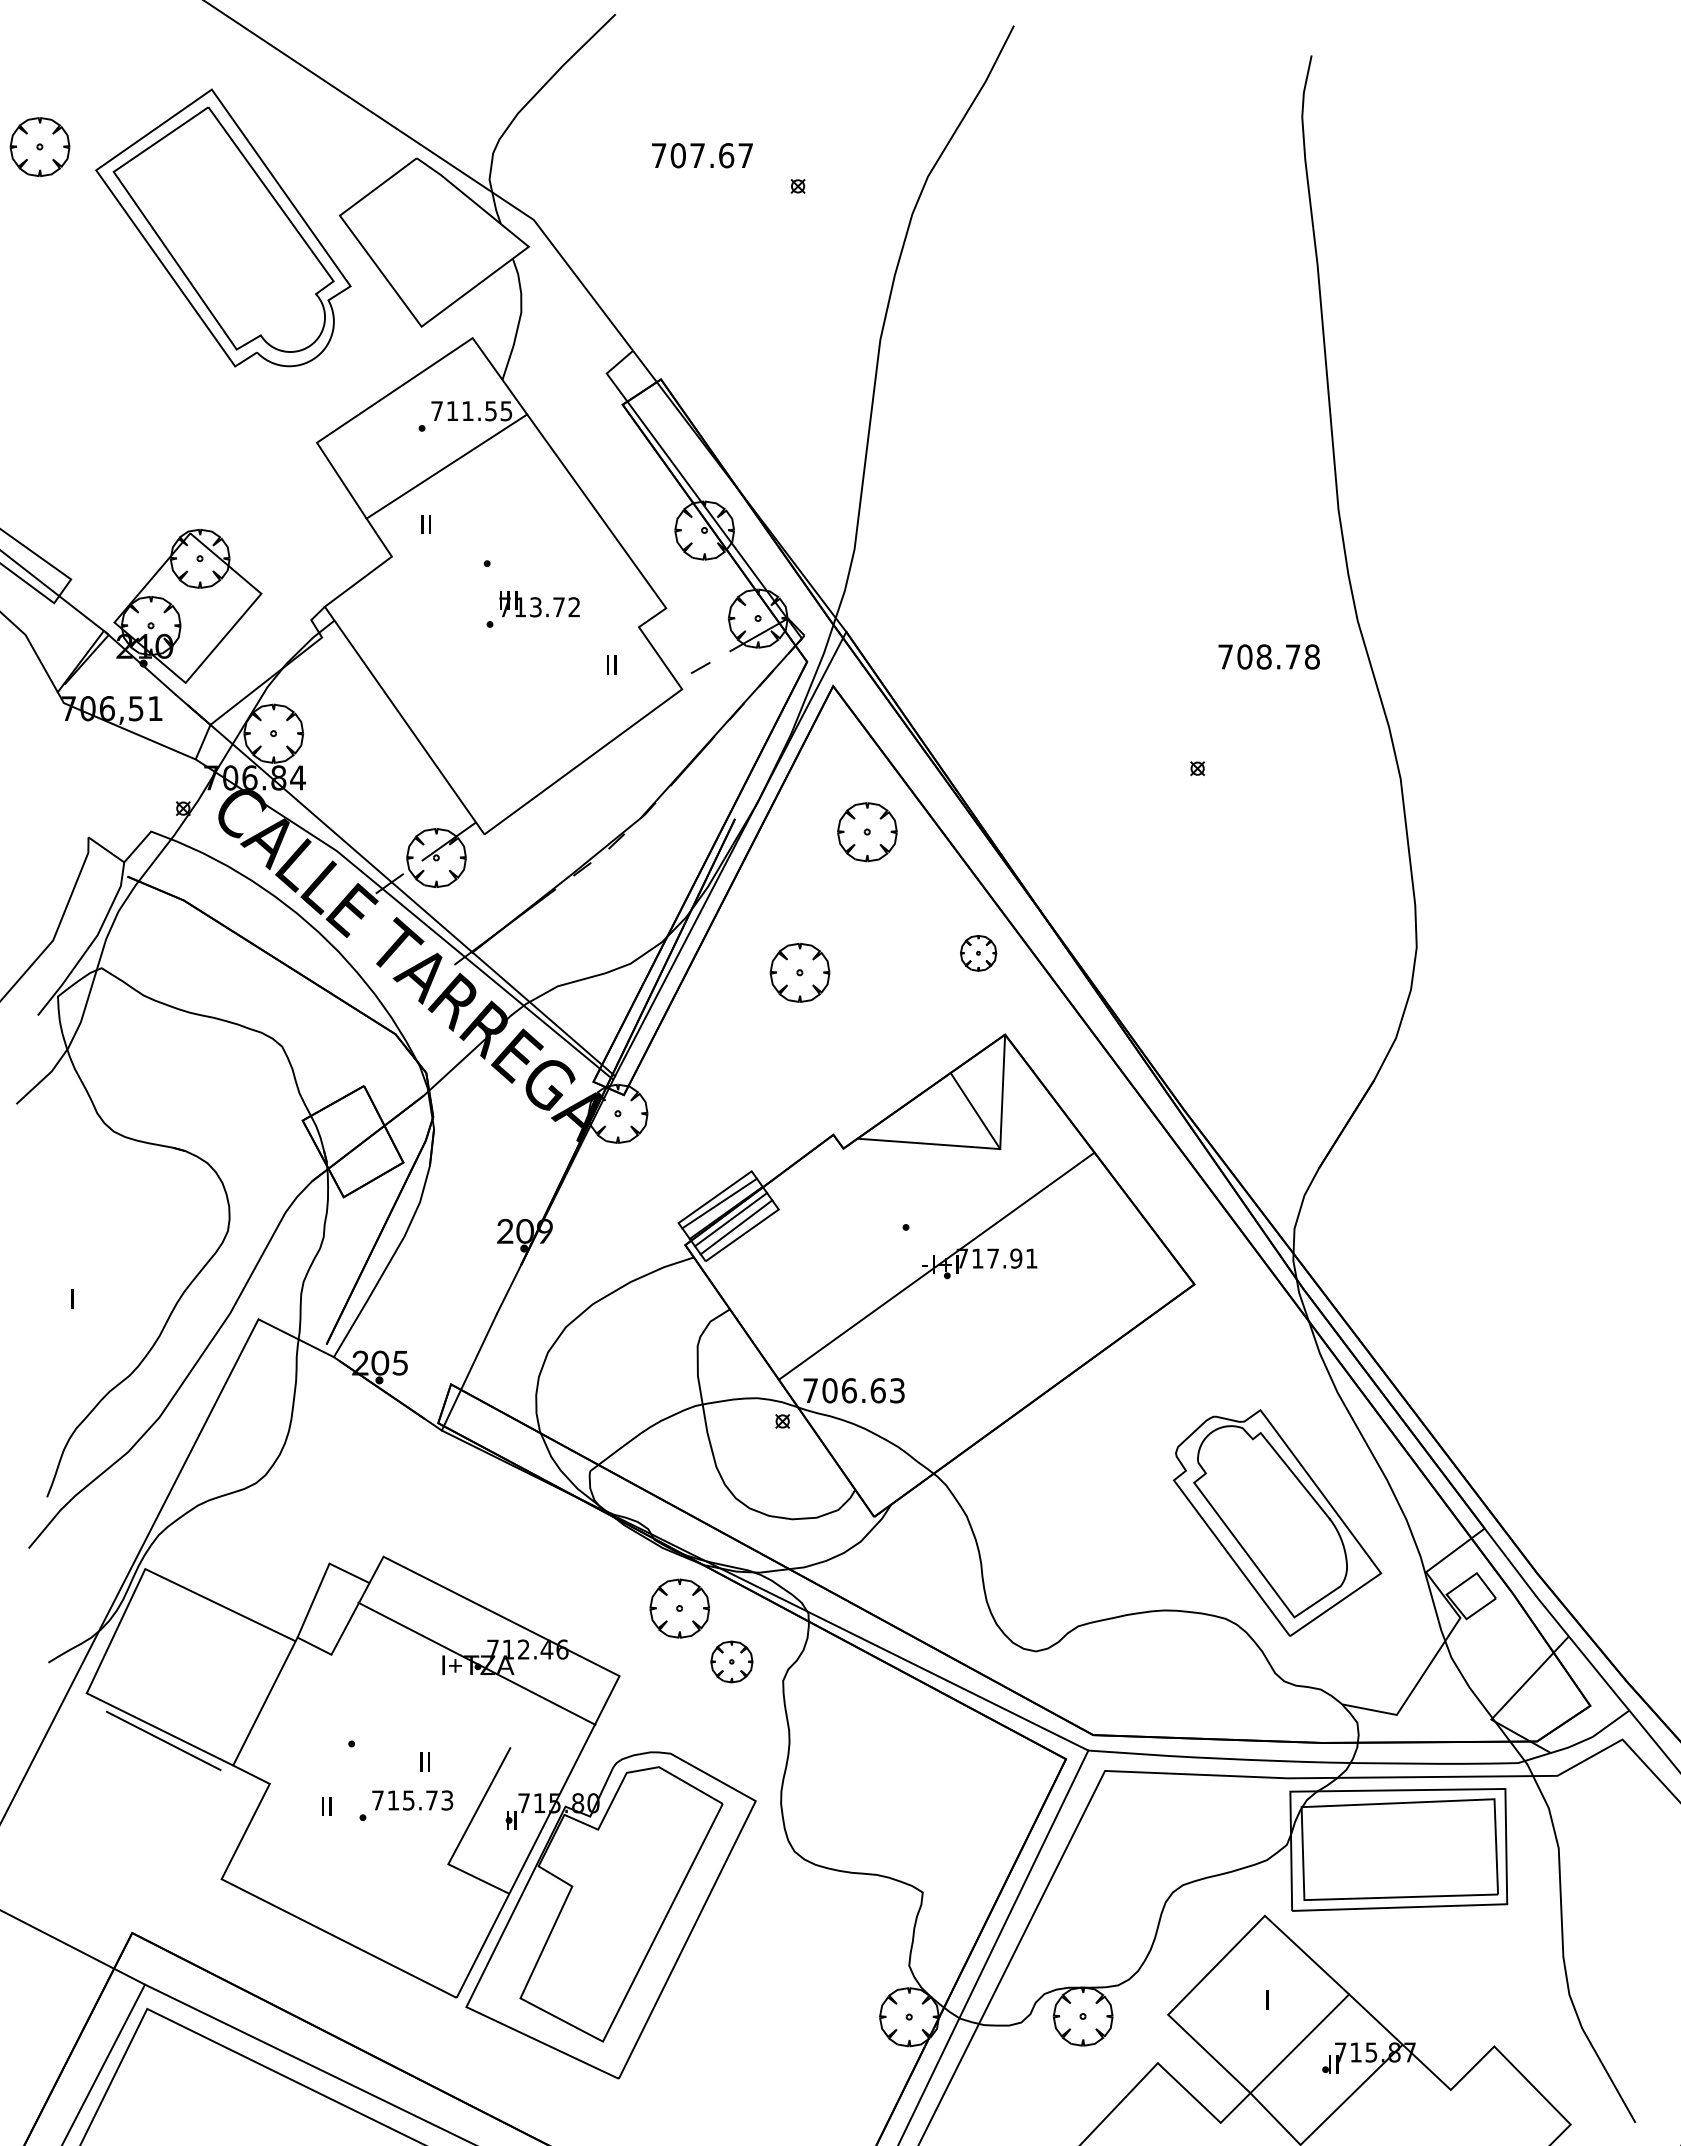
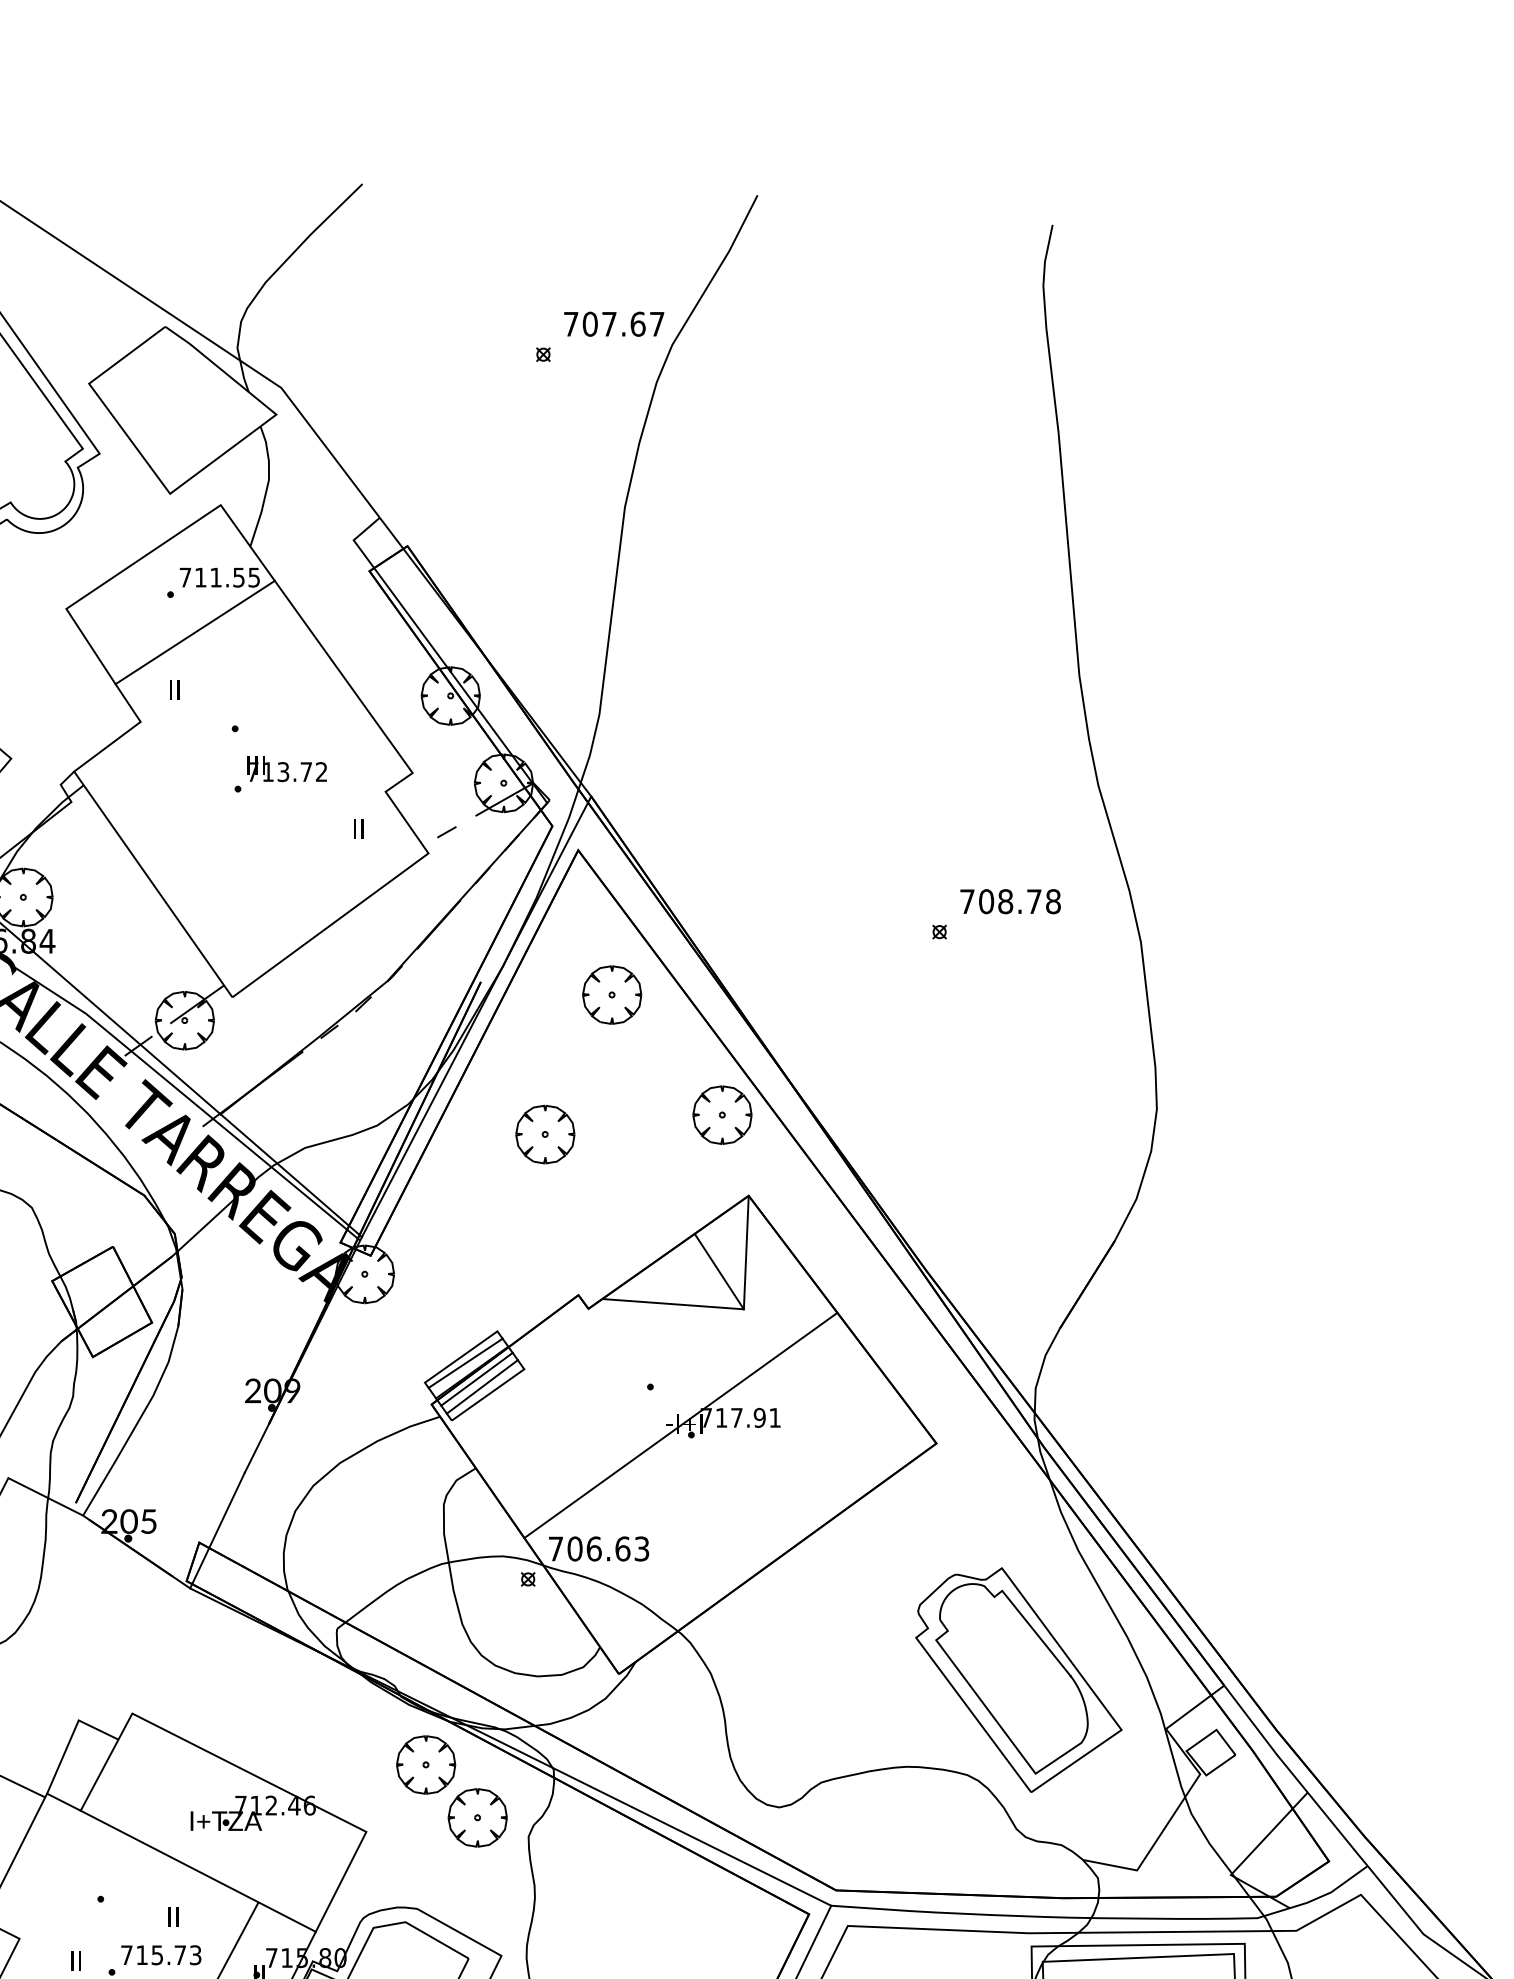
text: (702, 155) -> (614, 324), moved
text: (1268, 656) -> (1009, 901), moved
part: (978, 953) -> (722, 1115), size x1.67
part: (731, 1661) -> (477, 1817), size x1.43
line: (476, 1663) -> (197, 1870), moved

